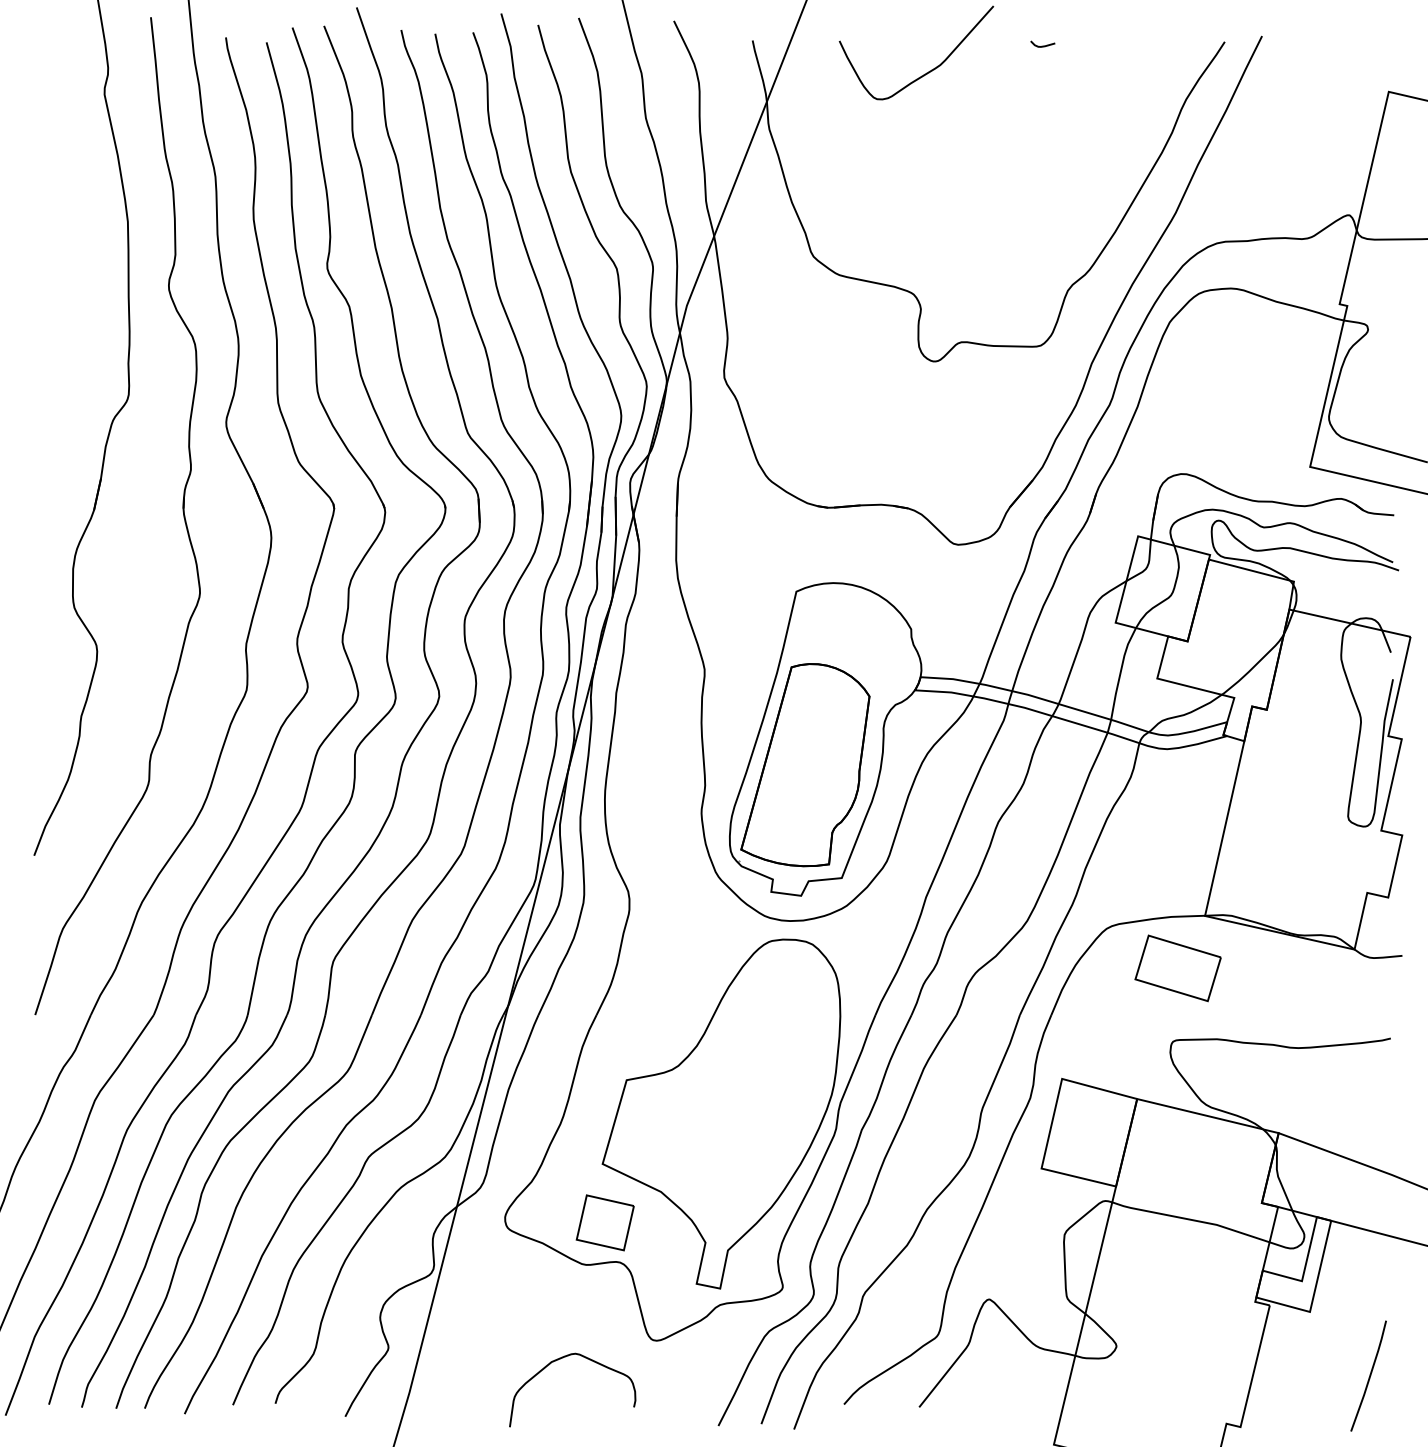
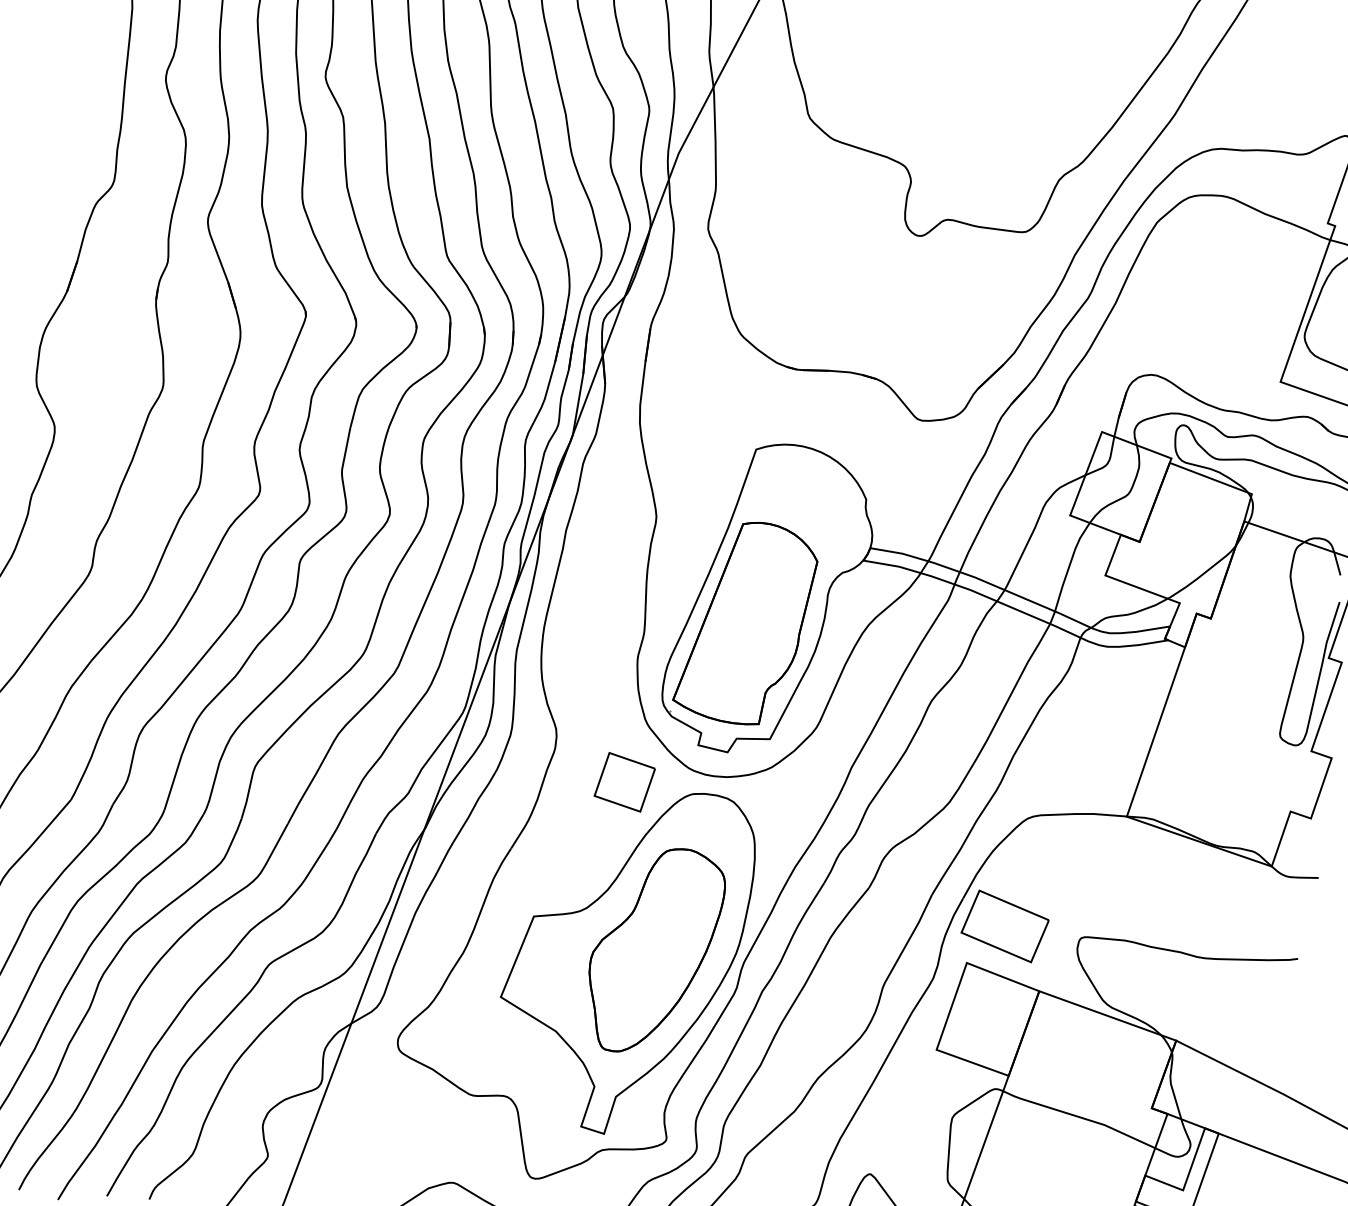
part: (1177, 968) -> (1004, 926), moved
part: (750, 1101) -> (654, 951), added
part: (604, 1222) -> (624, 781), moved

